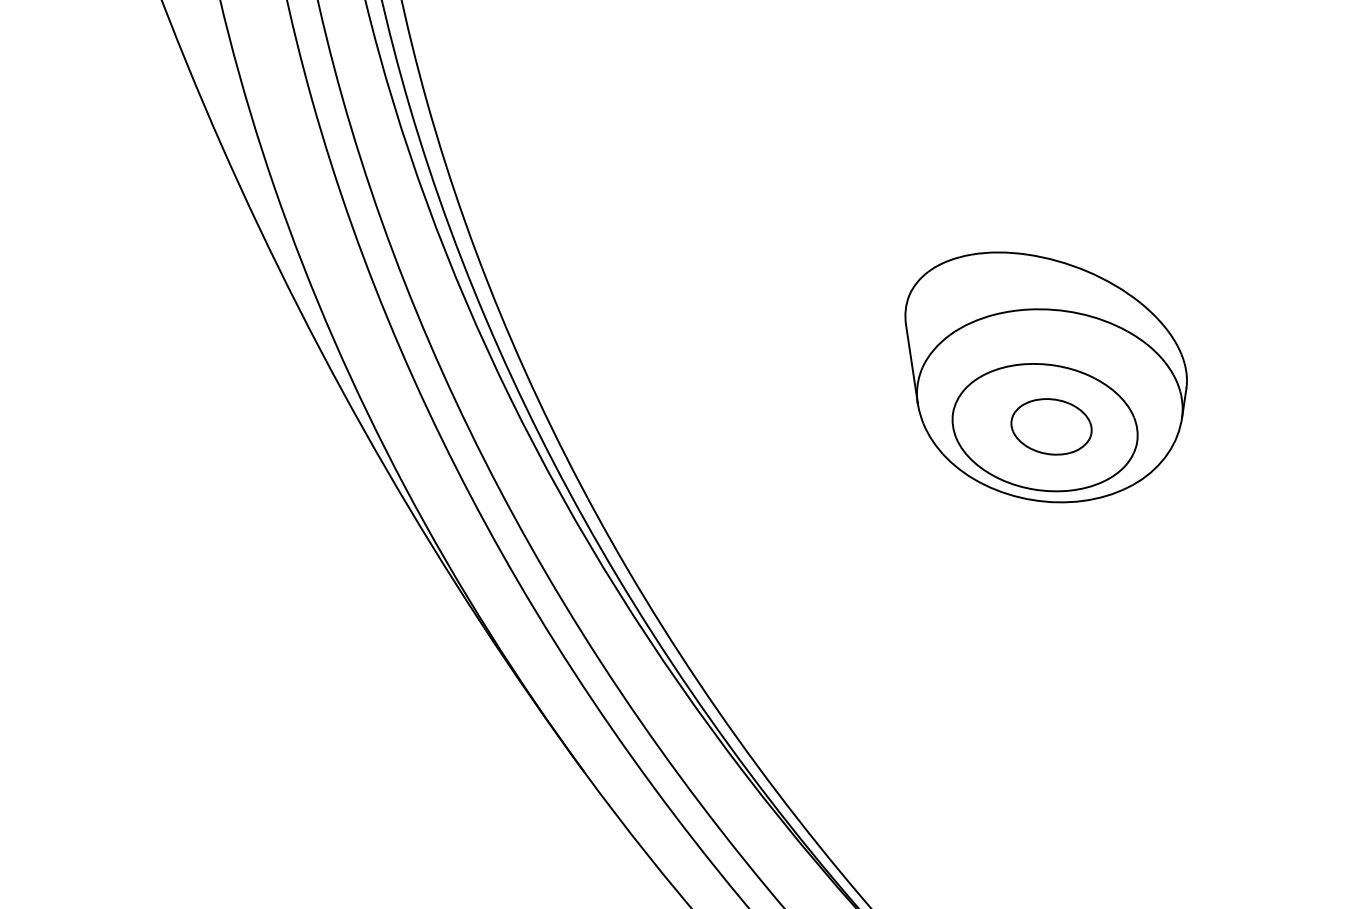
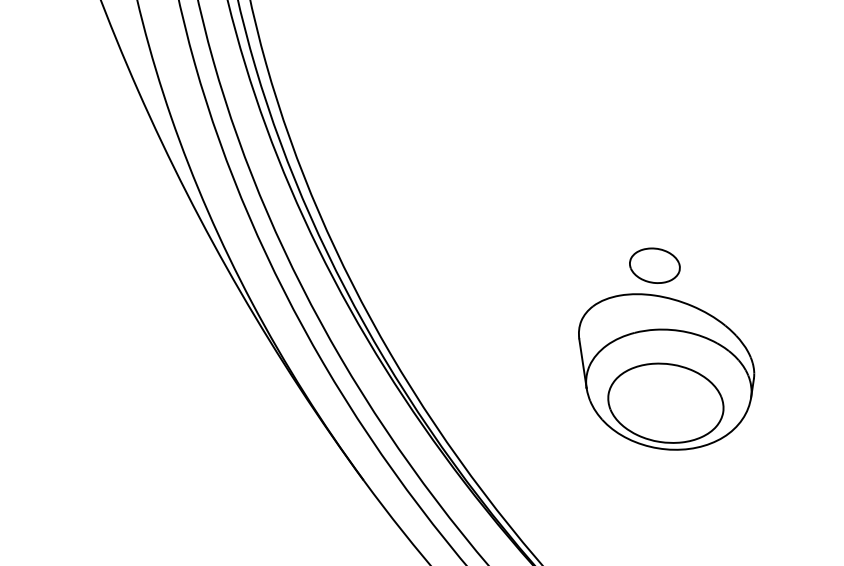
part: (1046, 376) -> (666, 371), moved

